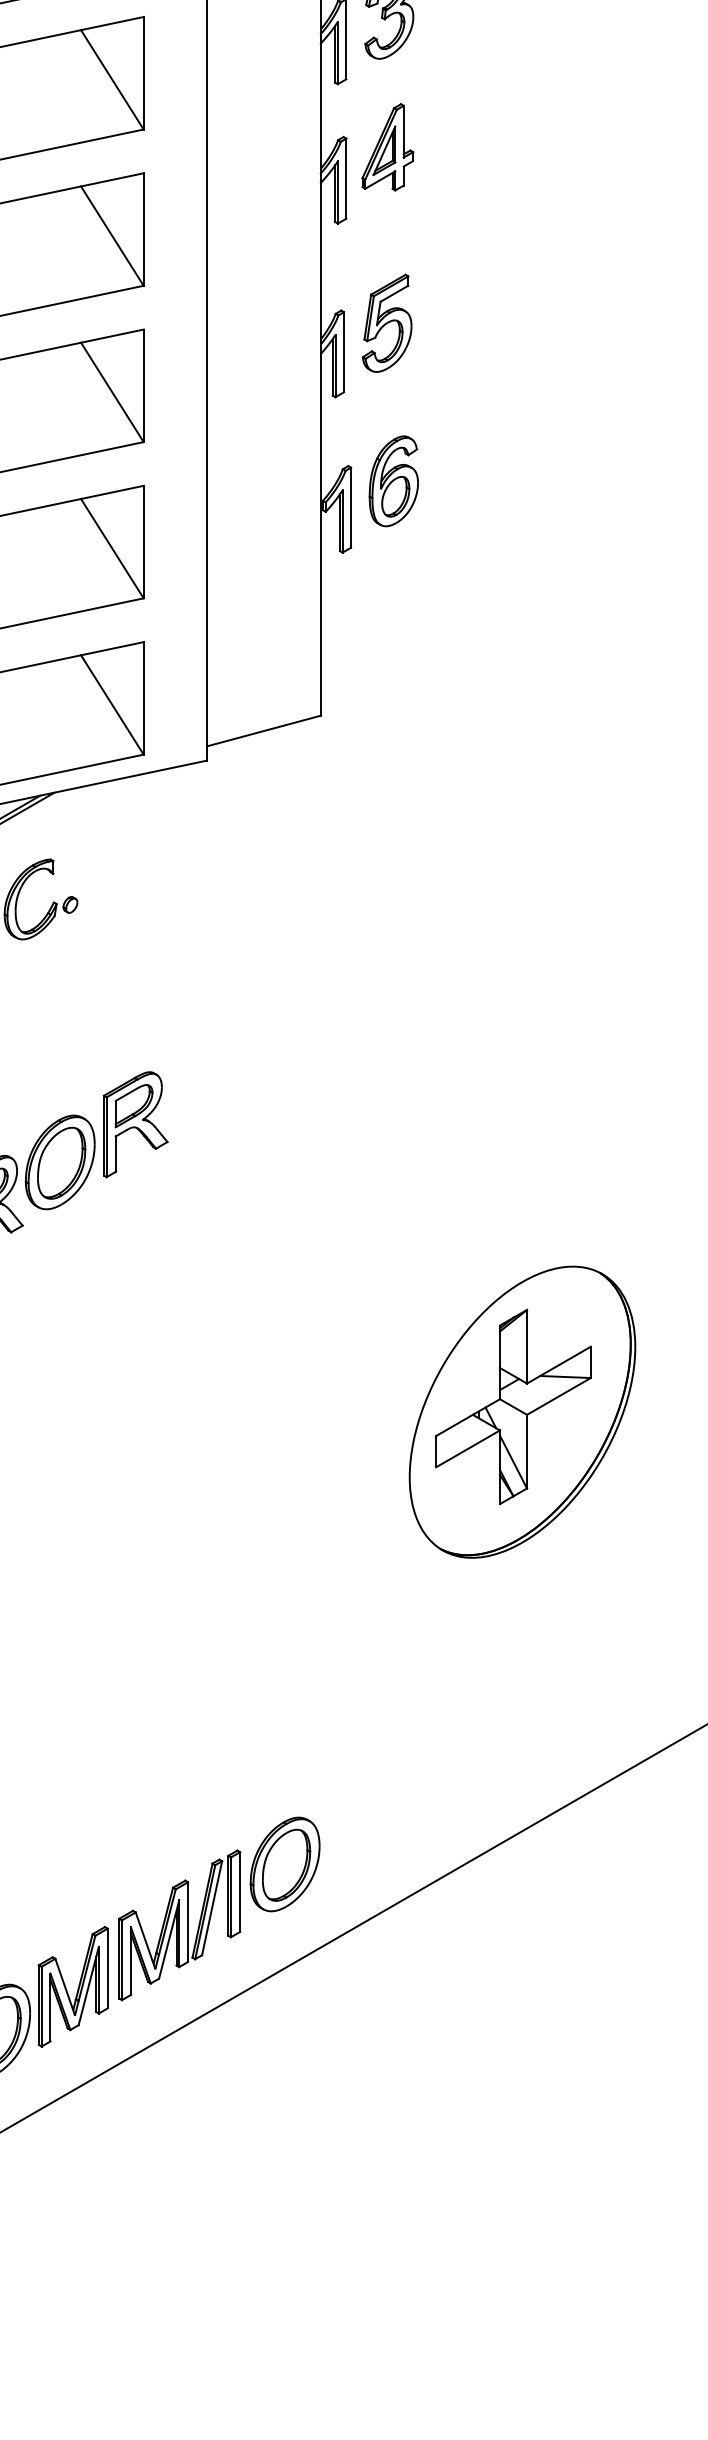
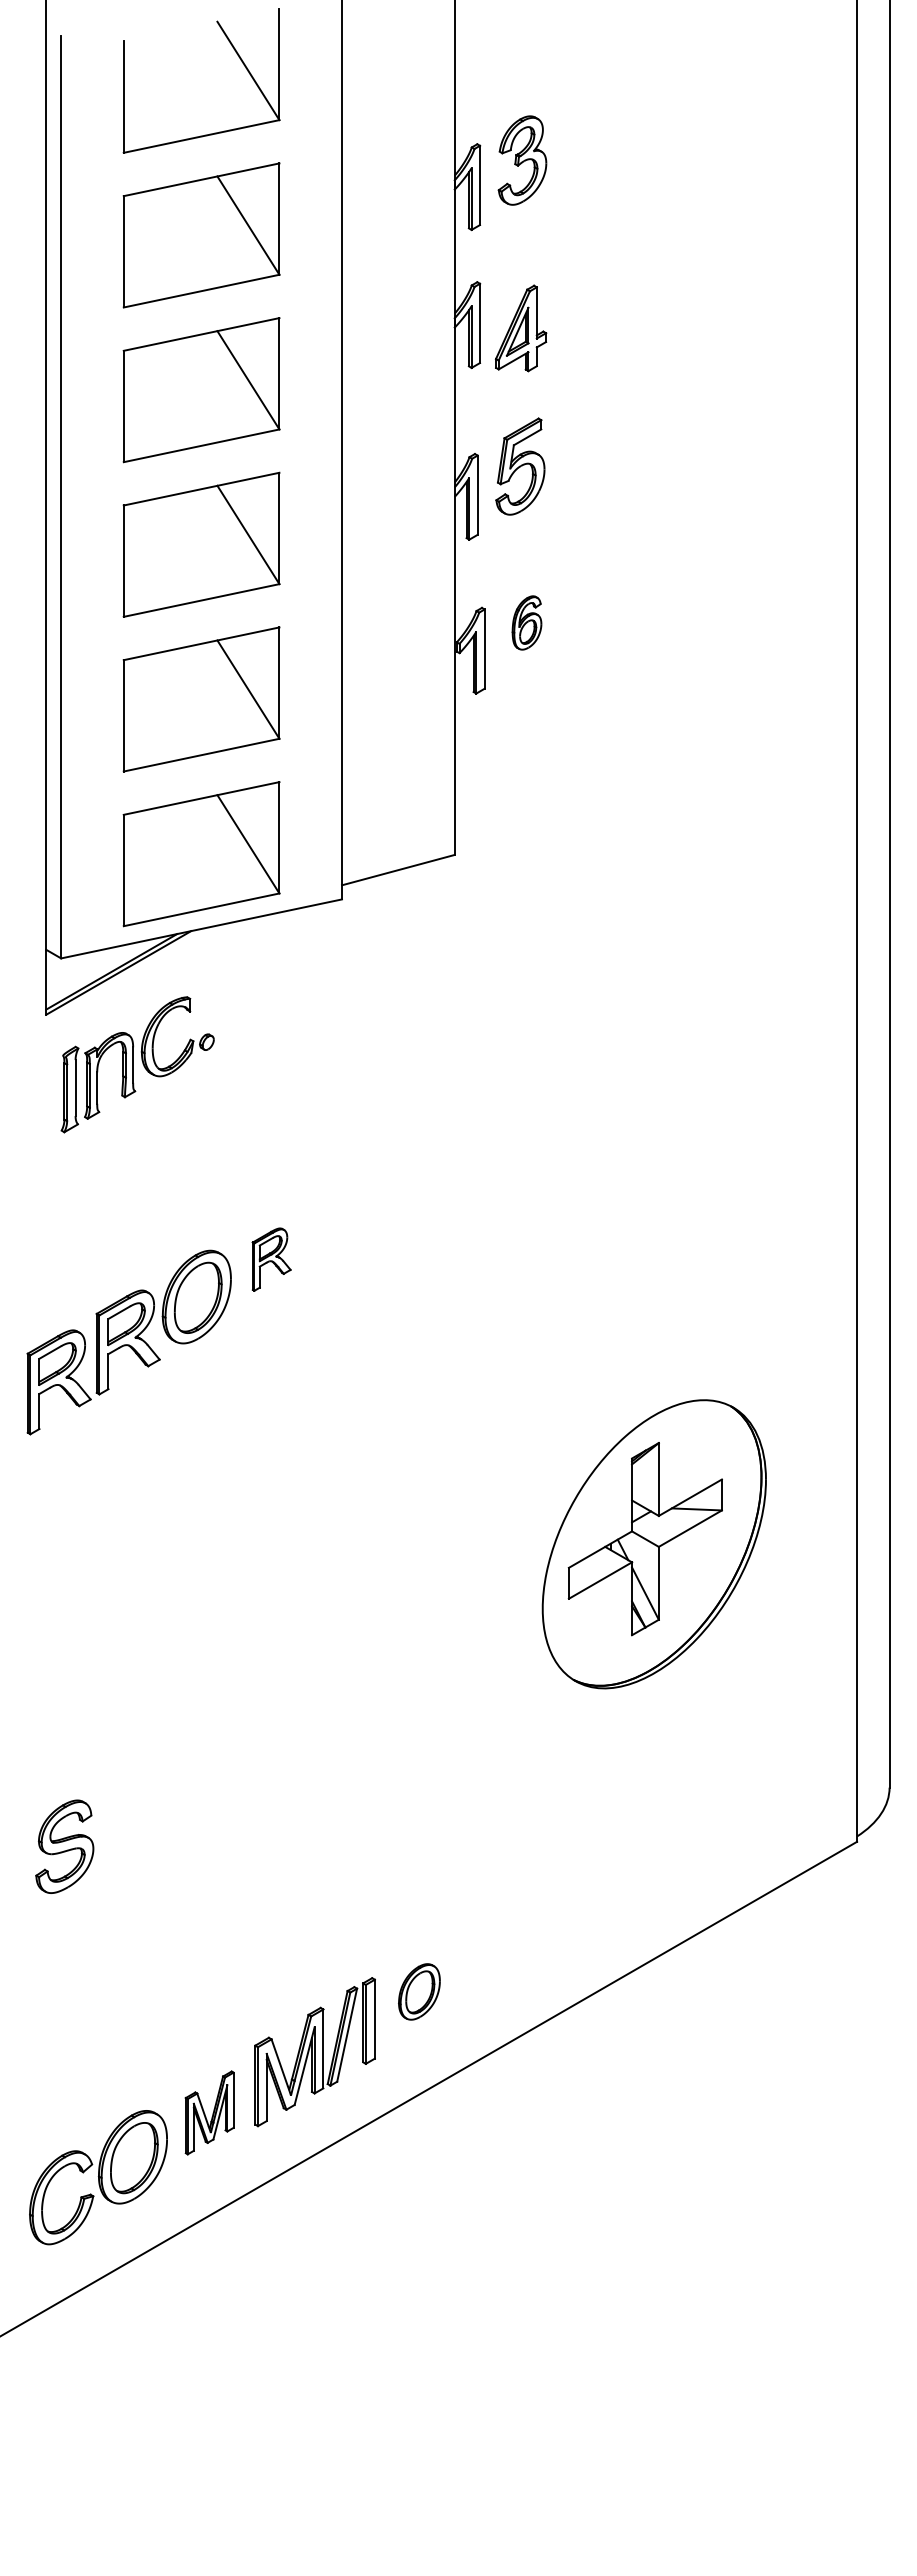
part: (387, 147) -> (520, 328), moved
part: (393, 480) -> (526, 622), size x0.6
part: (135, 1124) -> (271, 1259), size x0.6
part: (285, 1864) -> (419, 1991), size x0.6
part: (73, 1986) -> (209, 2112), size x0.7

